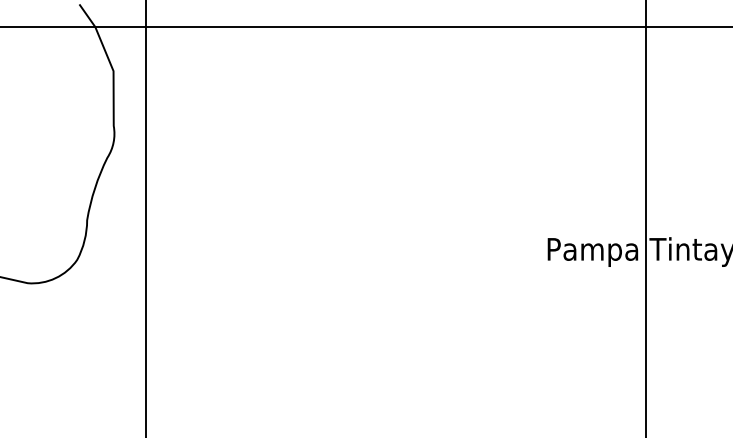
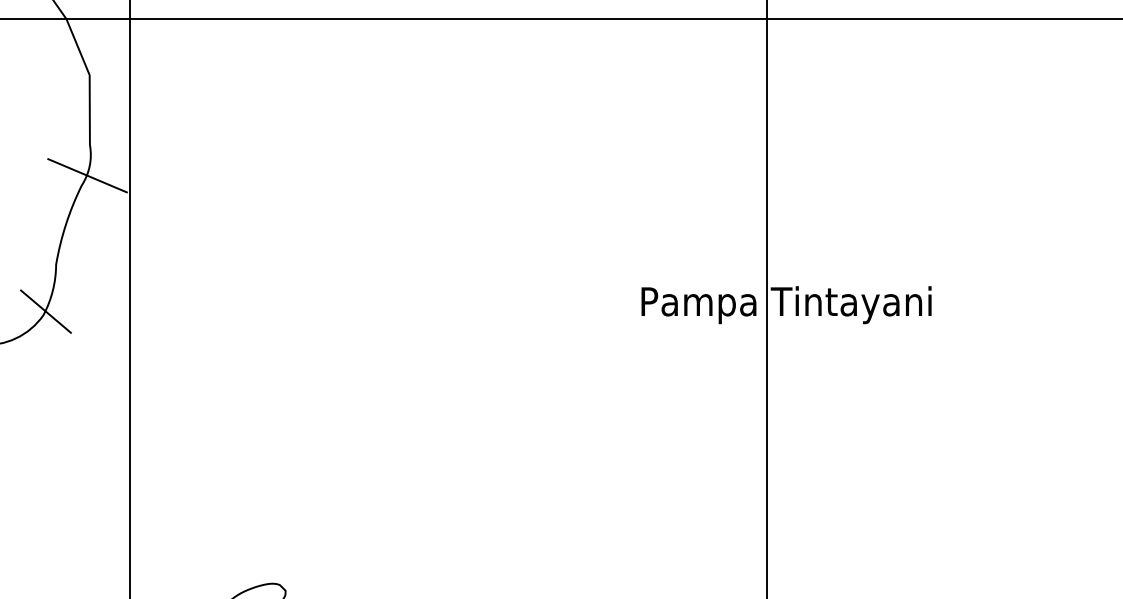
line: (111, 150) -> (87, 175), added
line: (78, 257) -> (45, 311), added

